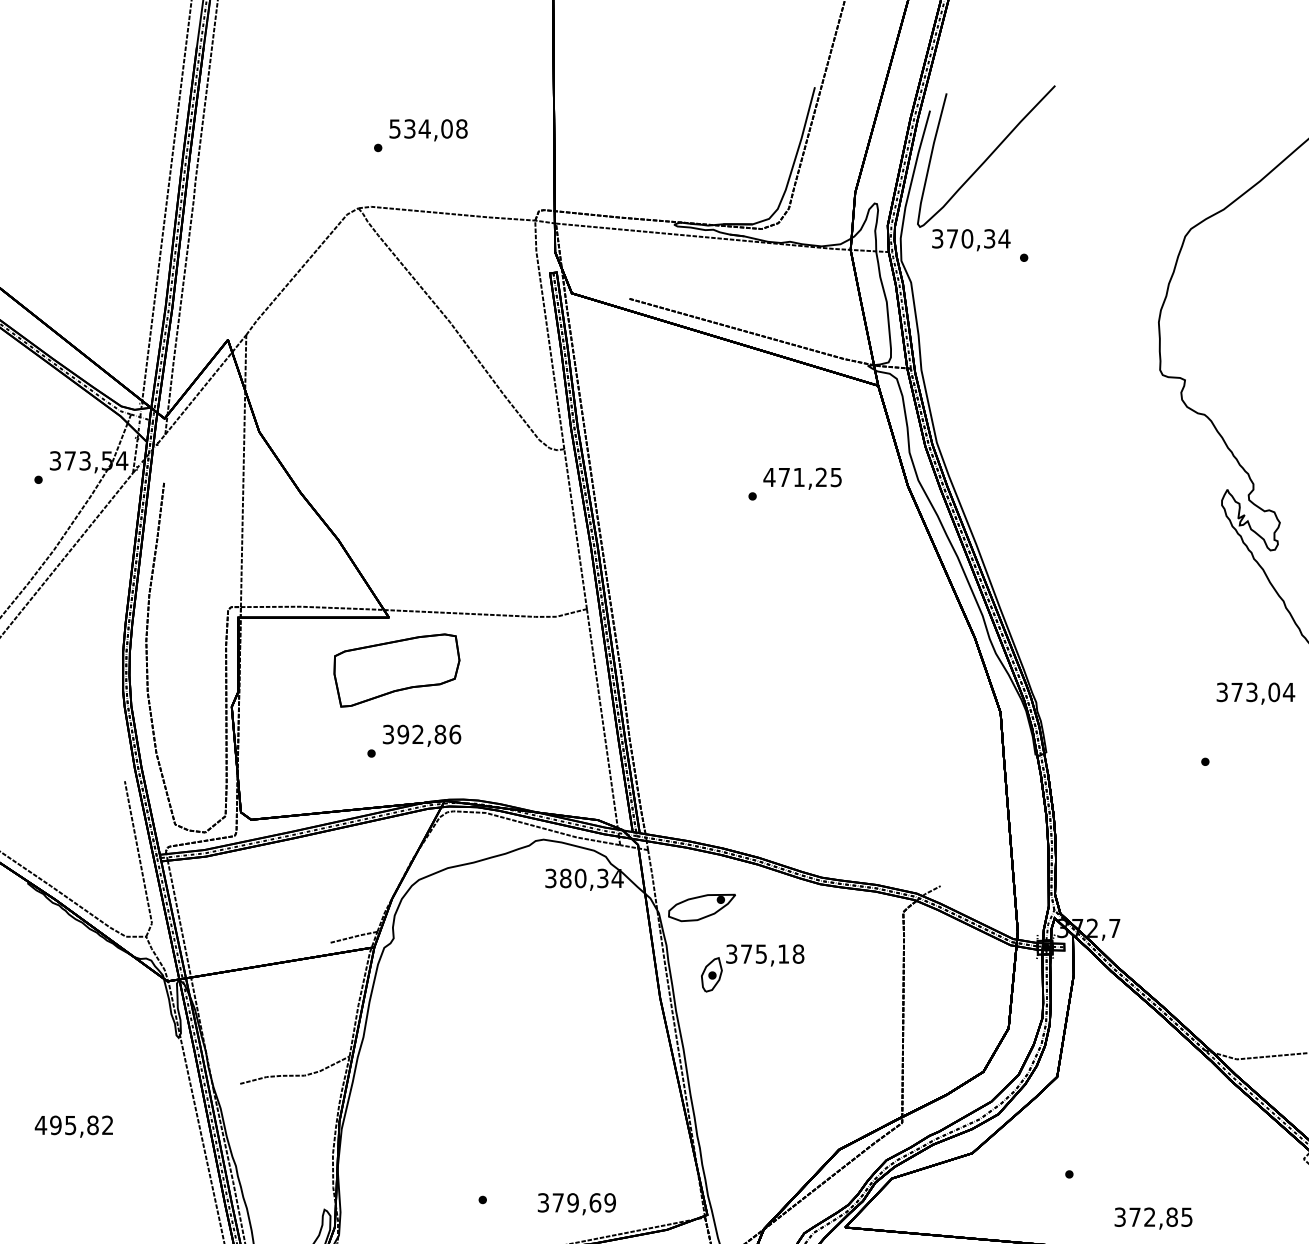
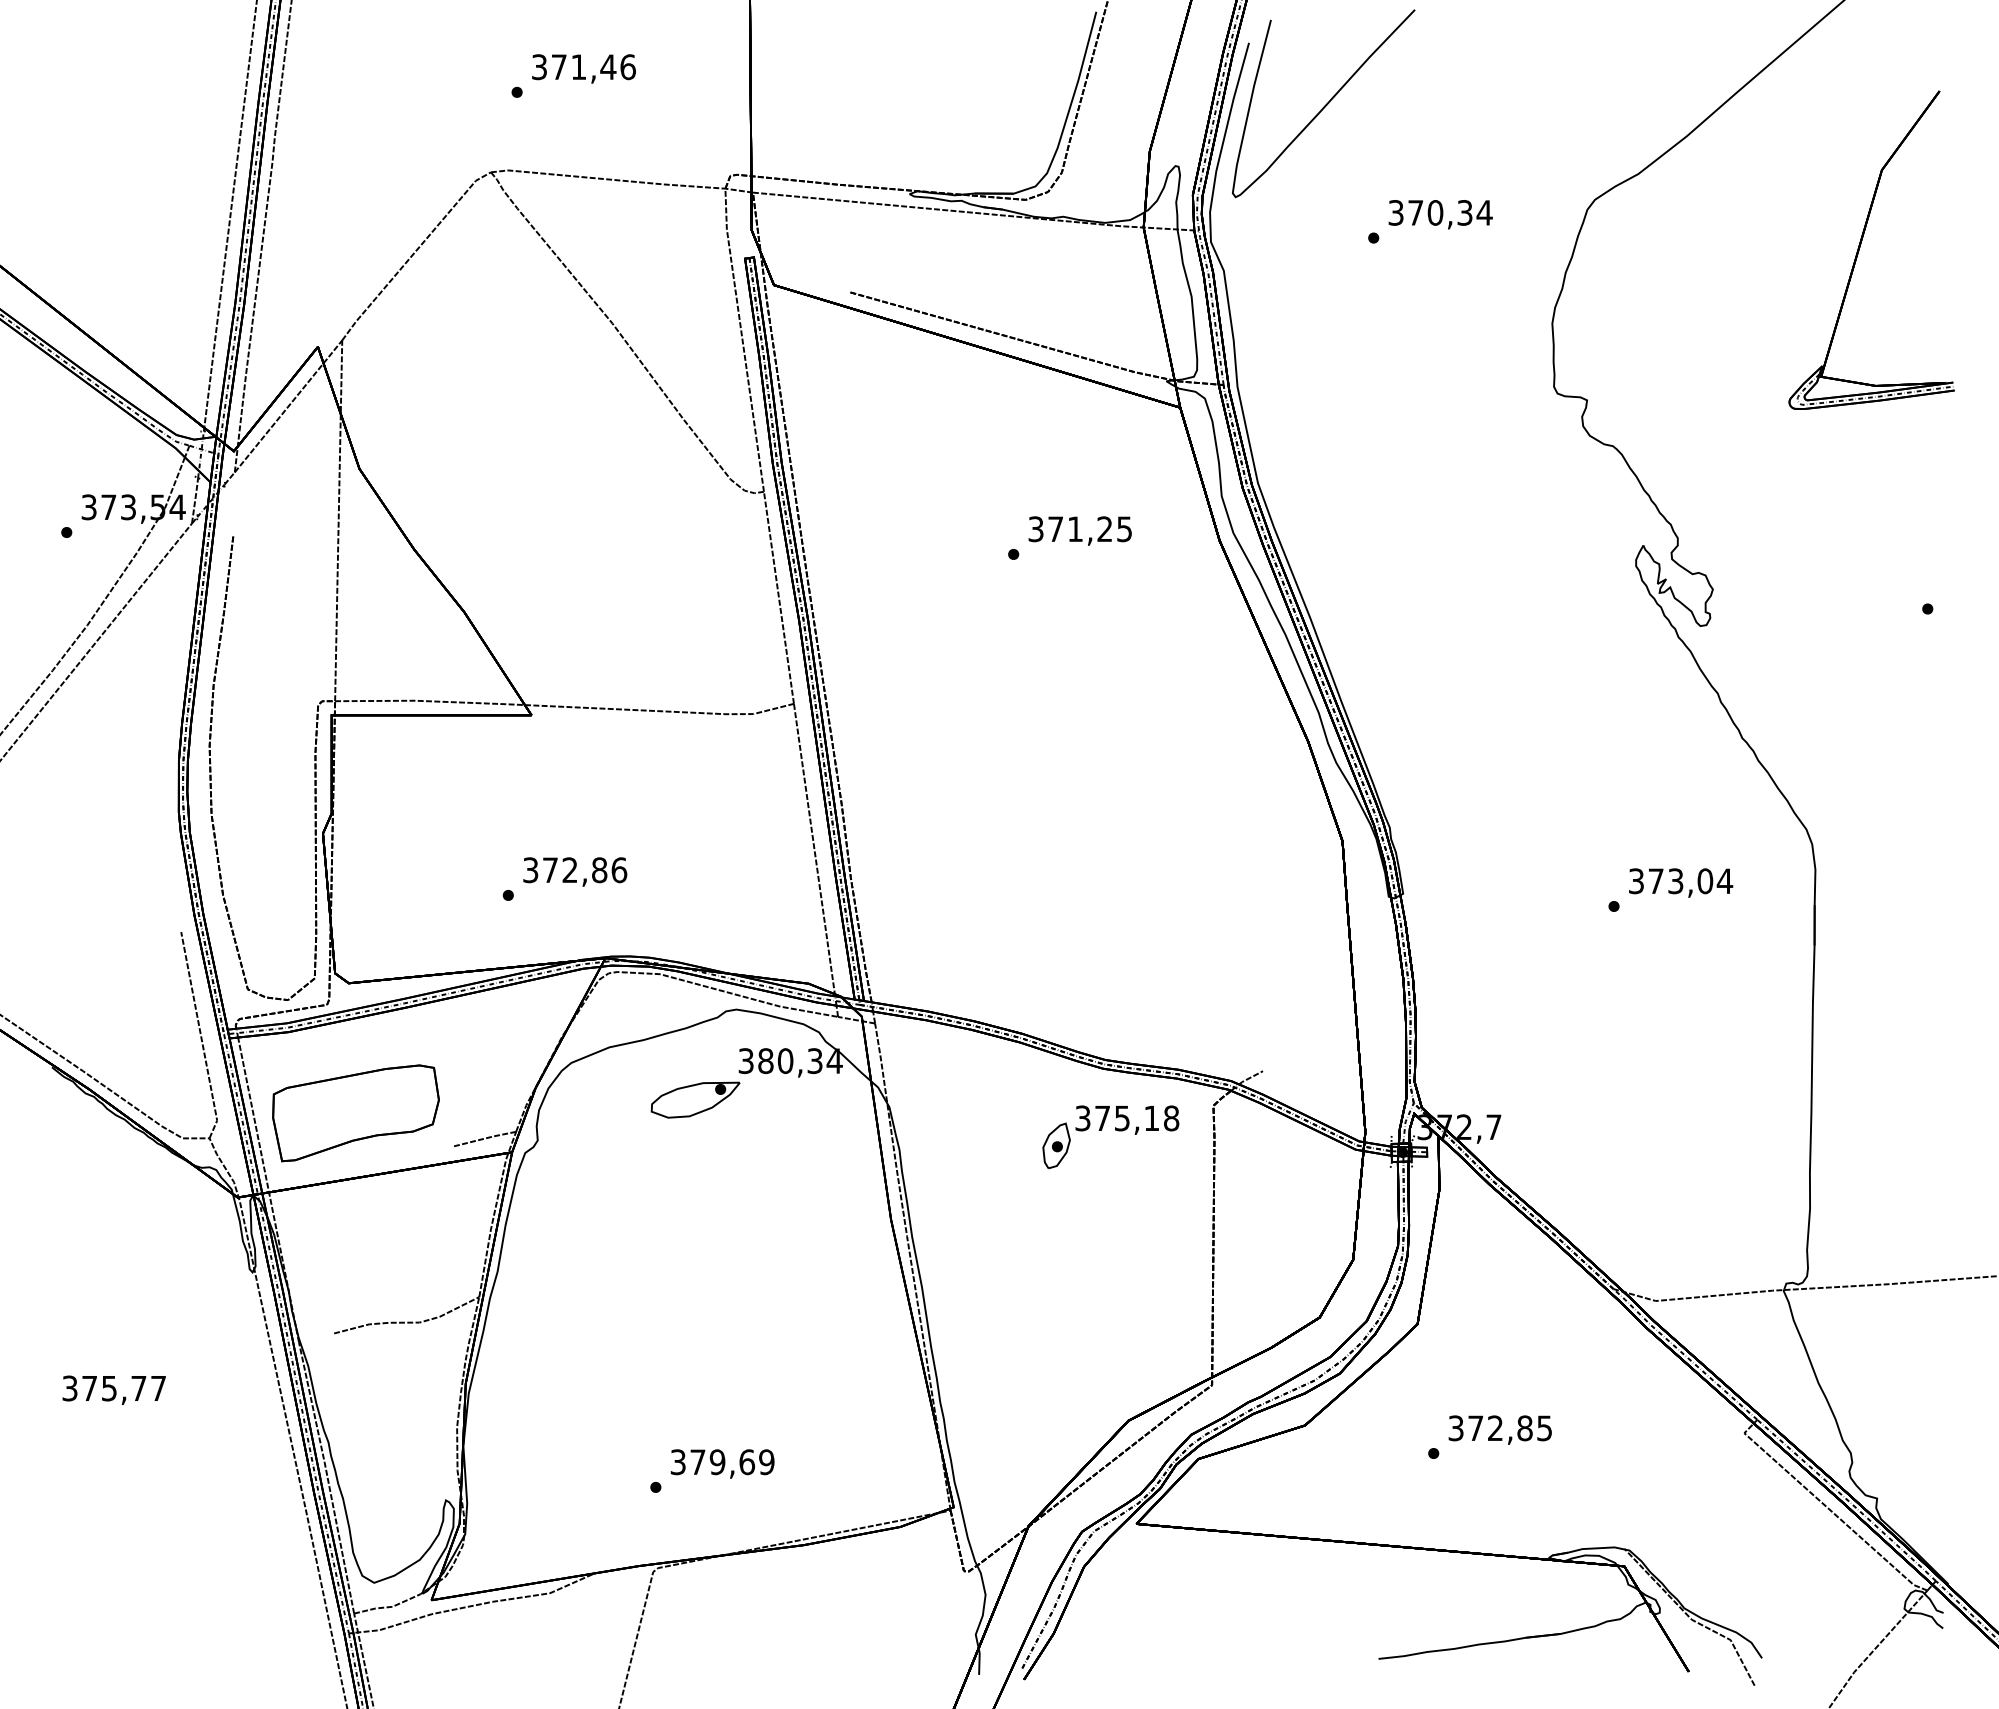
text: (428, 129) -> (583, 67), 534,08 -> 371,46
text: (971, 240) -> (1440, 214), moved
text: (769, 477) -> (1035, 529), 471,25 -> 371,25
part: (396, 670) -> (355, 1113), moved
text: (1256, 693) -> (1681, 882), moved
text: (403, 734) -> (550, 870), 392,86 -> 372,86
part: (701, 907) -> (695, 1099), moved
part: (756, 963) -> (1115, 1130), moved
text: (73, 1125) -> (113, 1388), 495,82 -> 375,77
text: (576, 1203) -> (722, 1463), moved
text: (1152, 1218) -> (1499, 1429), moved

